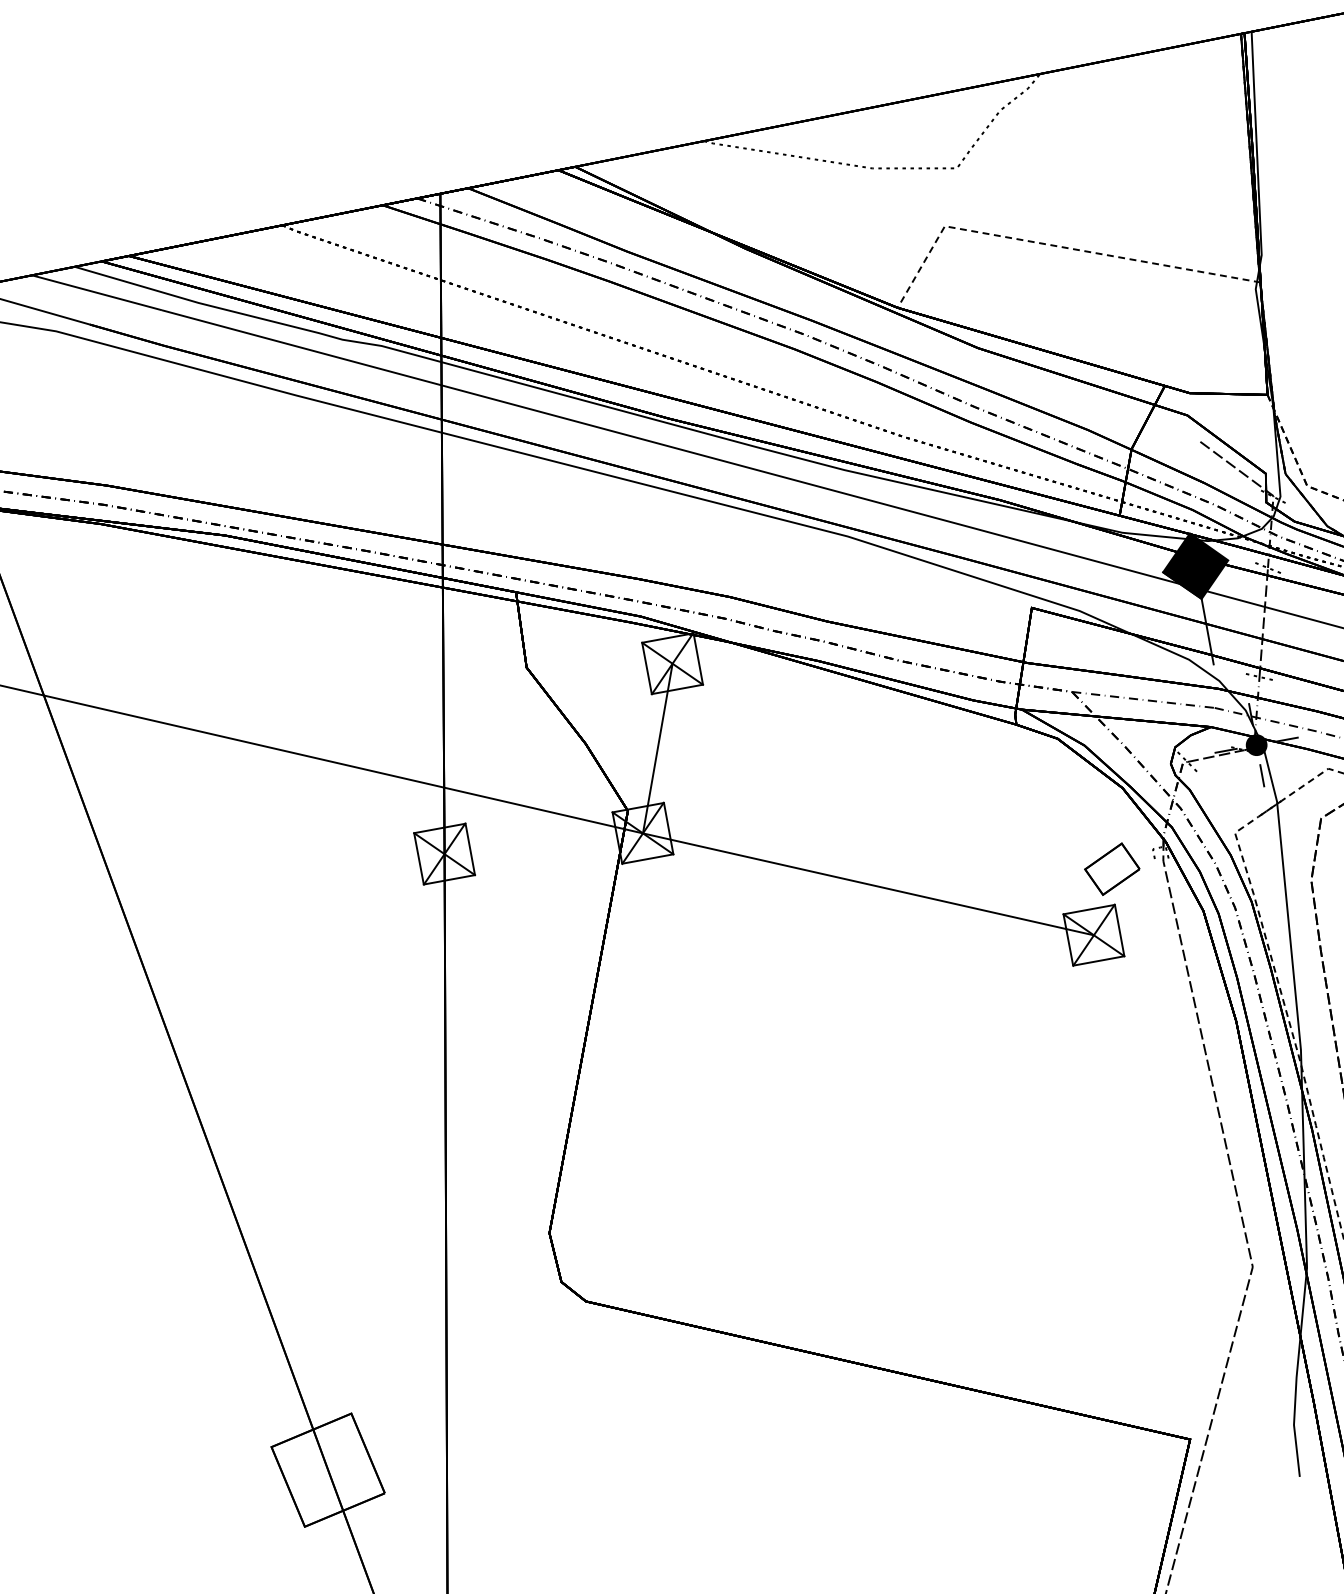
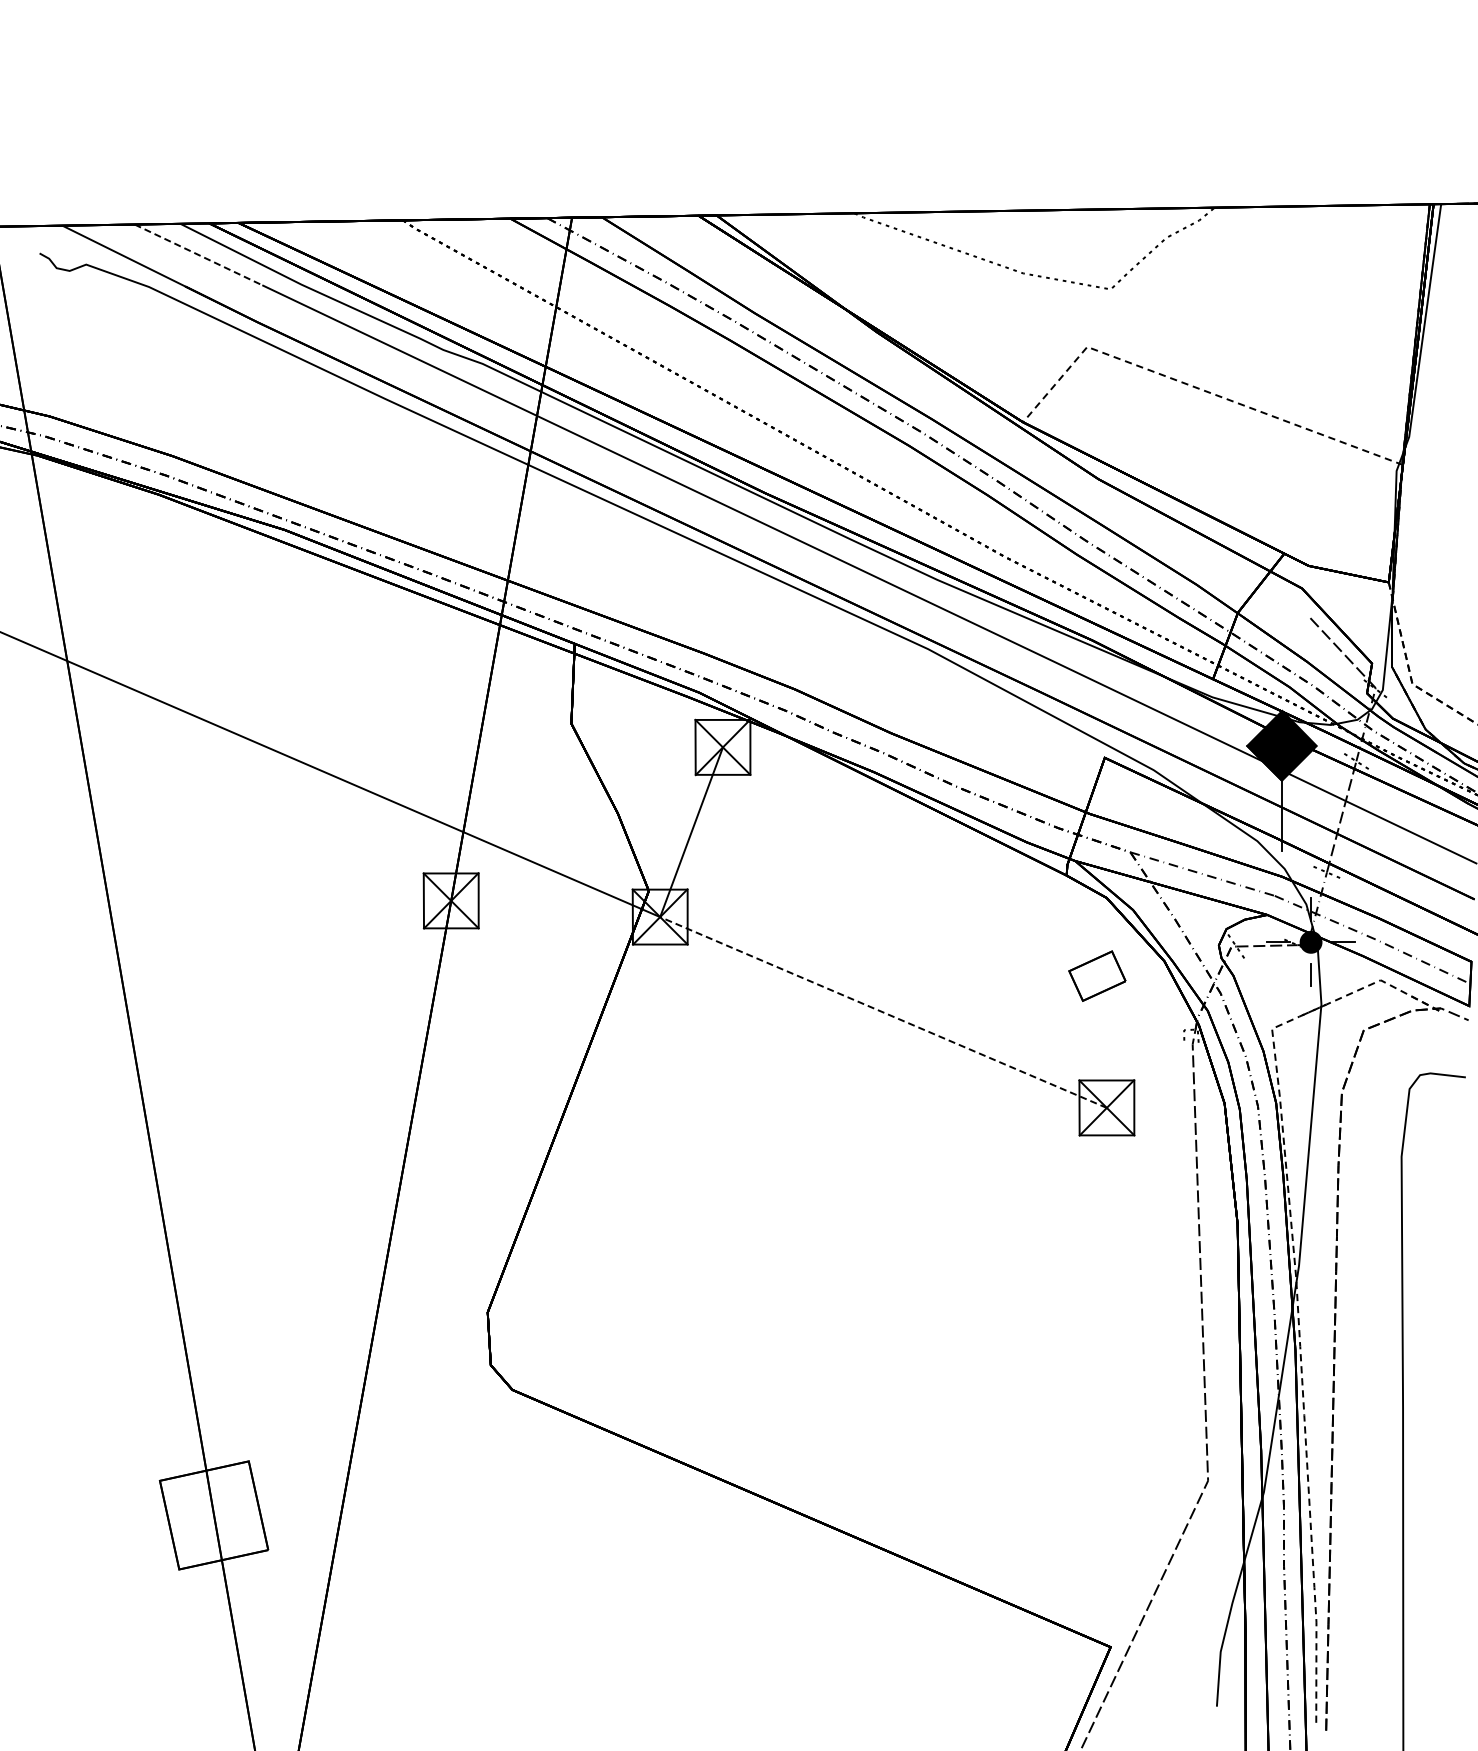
line: (96, 292) -> (198, 254), solid -> dashed
part: (1112, 868) -> (1097, 975), moved
line: (868, 884) -> (883, 1012), solid -> dashed

